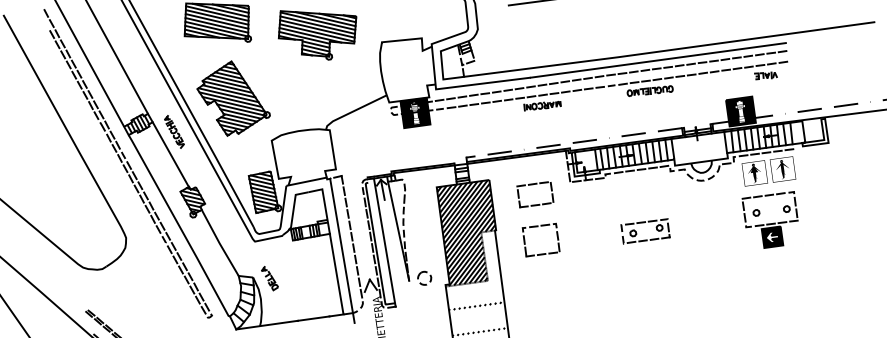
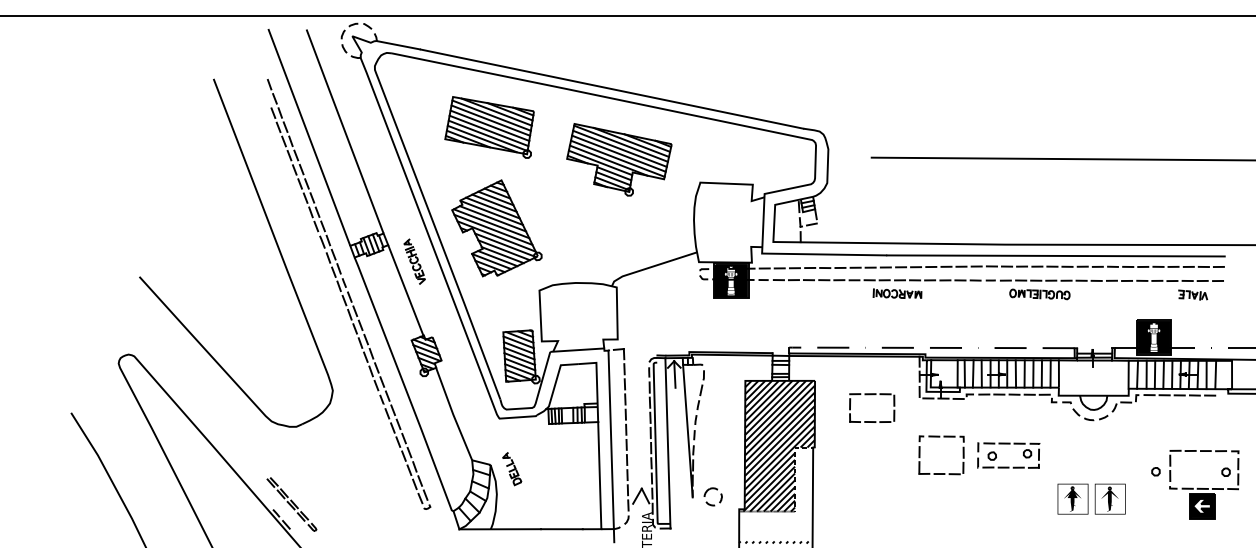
part: (768, 170) -> (1091, 498), moved
part: (771, 220) -> (1204, 484), moved
part: (644, 222) -> (1008, 444), moved
part: (543, 253) -> (941, 473), moved

